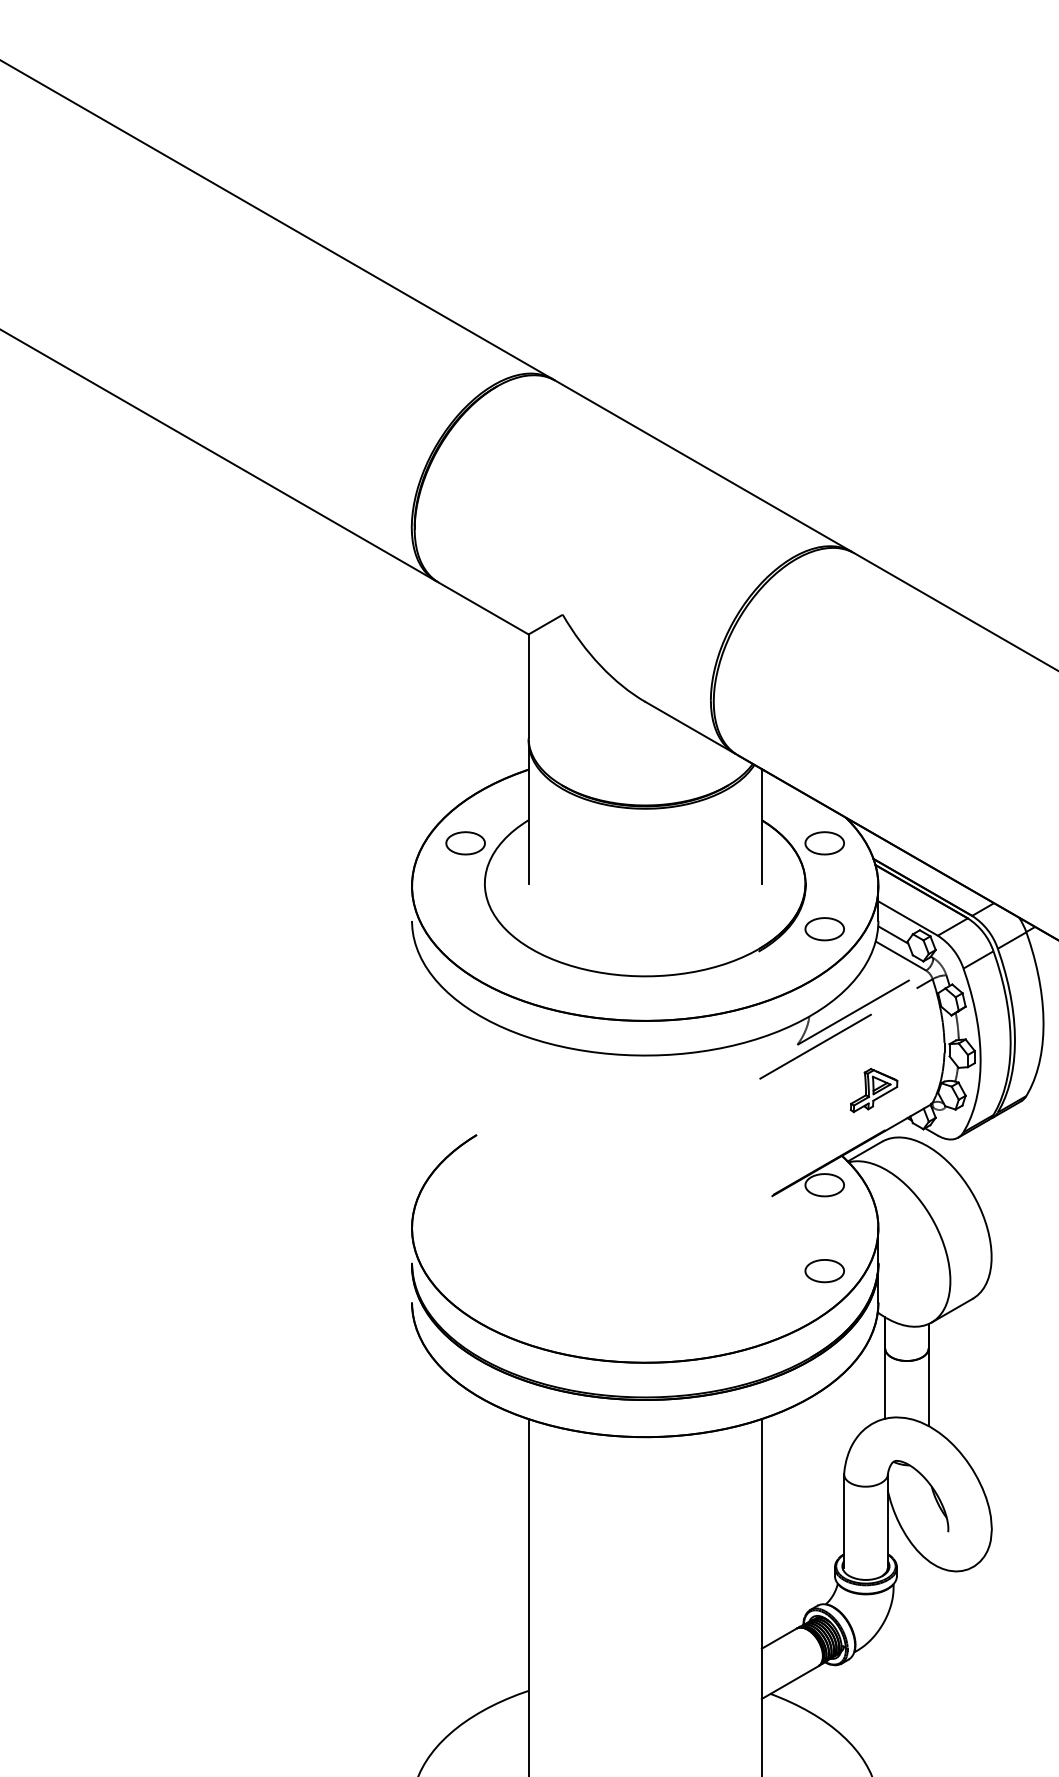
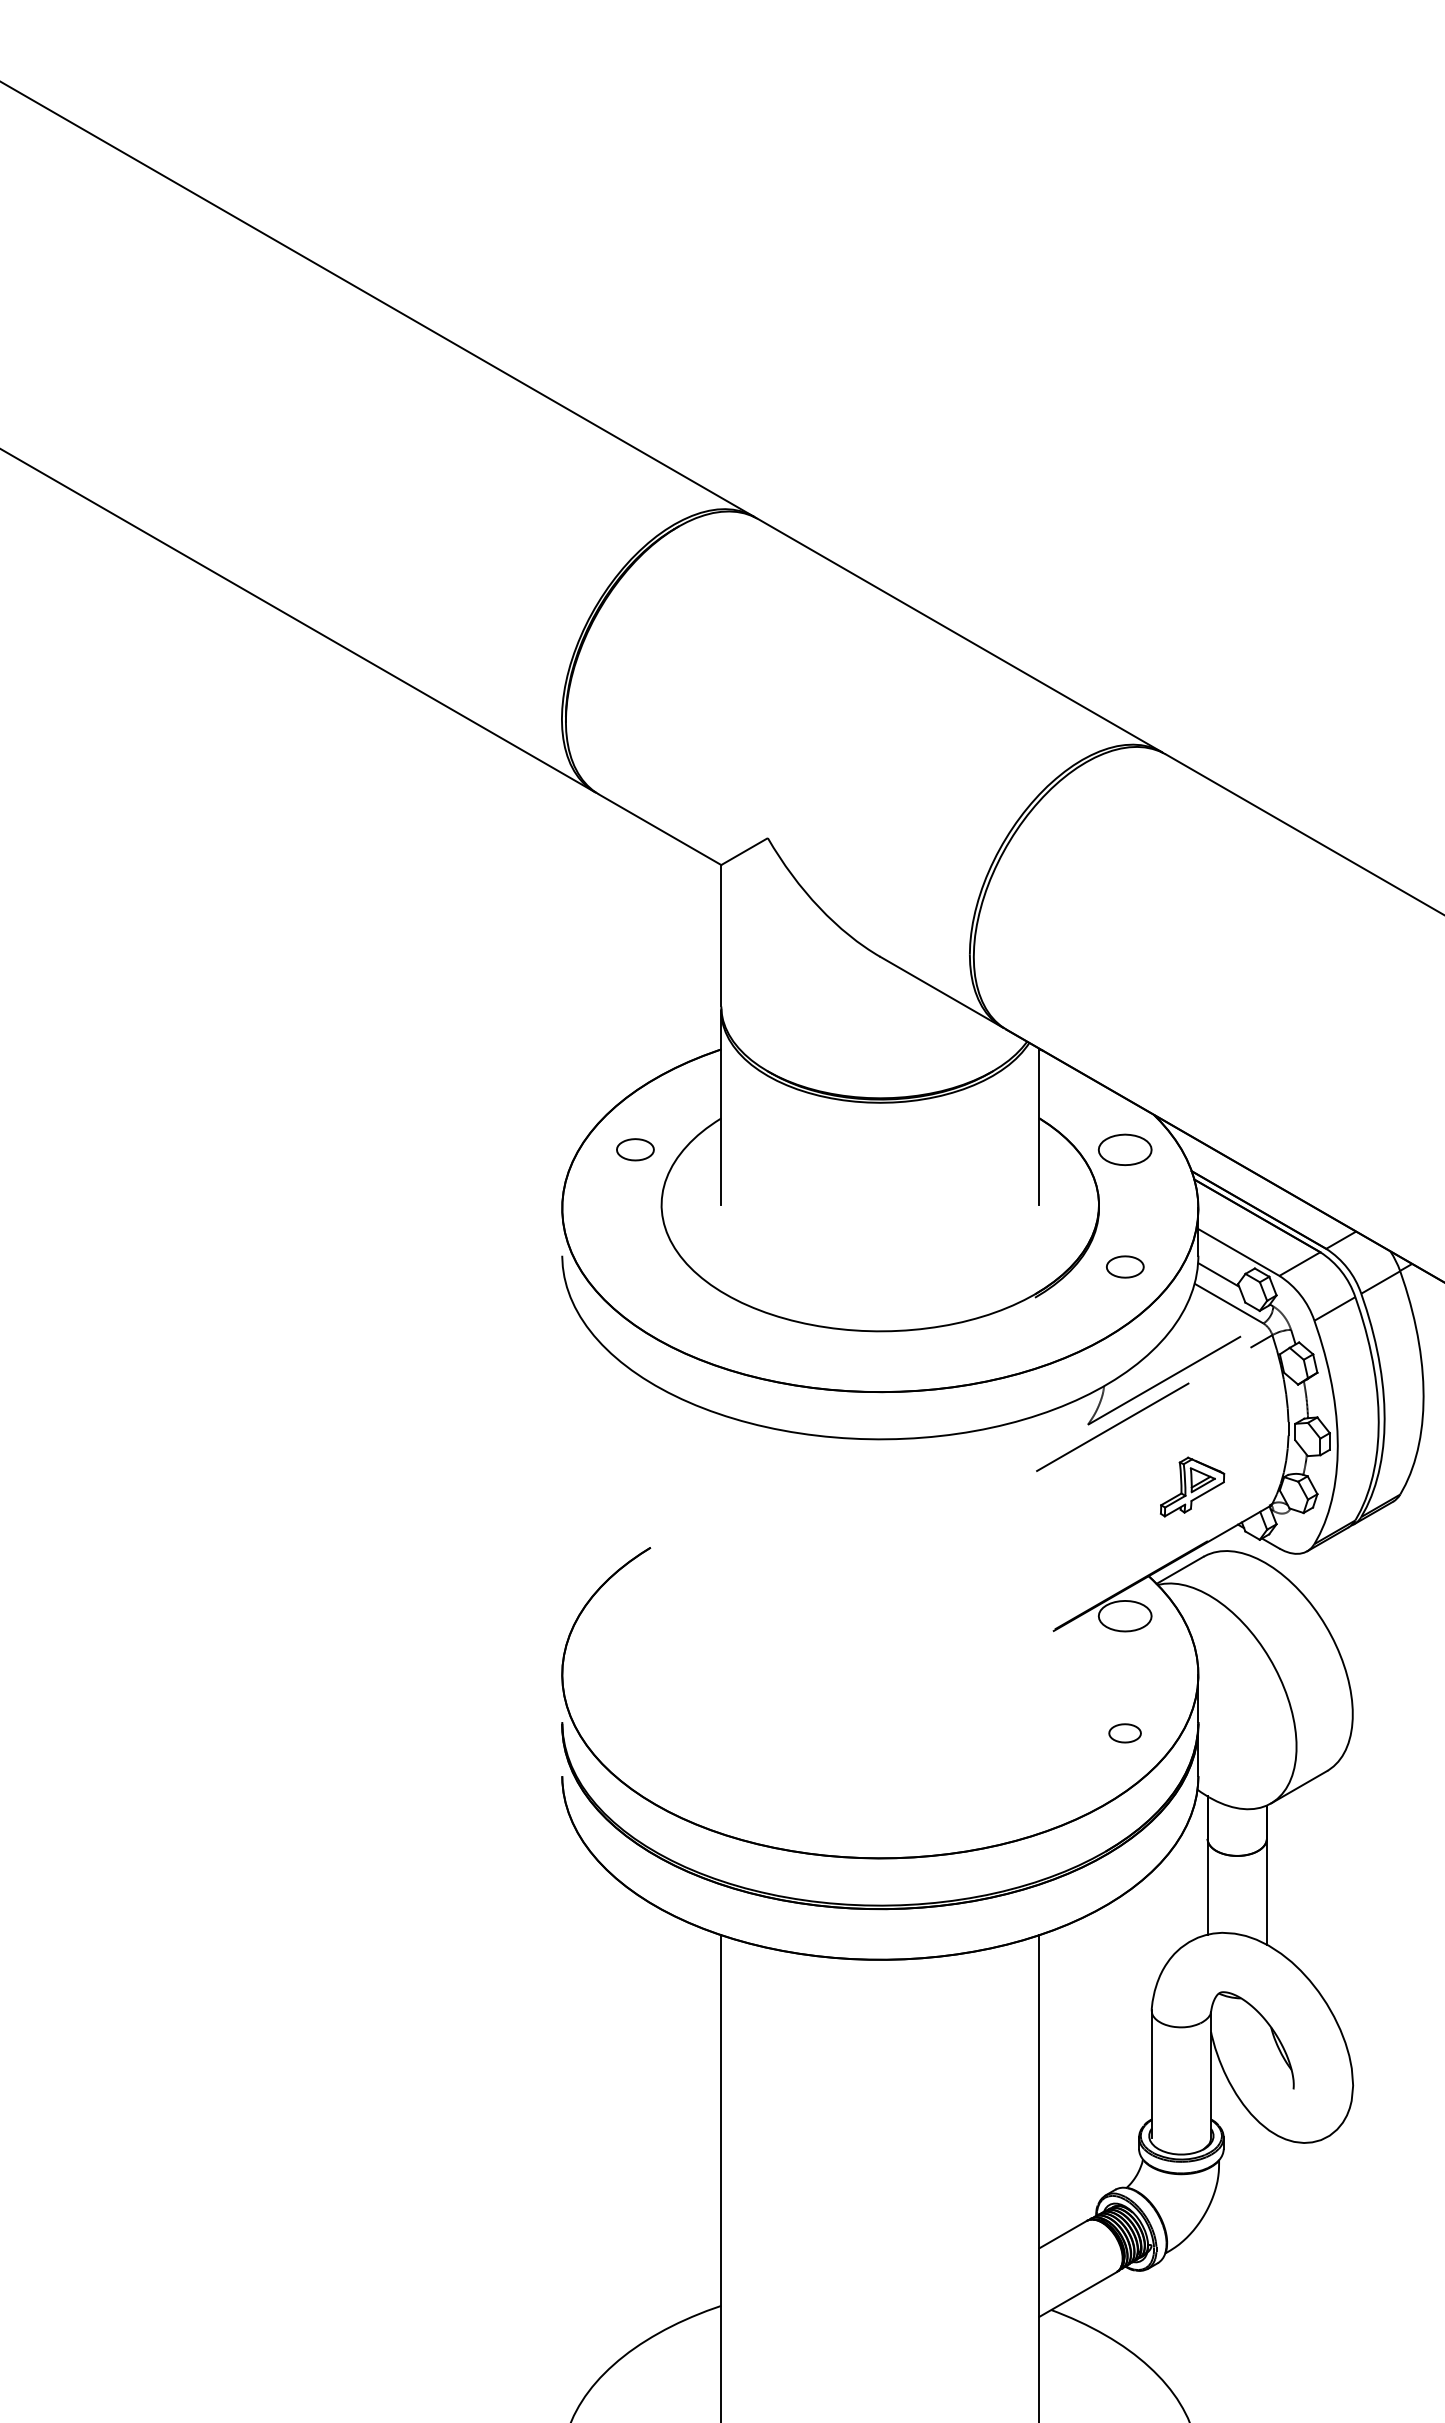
part: (465, 843) -> (635, 1149), size x0.7
part: (824, 928) -> (1125, 1266), size x0.7
part: (824, 1271) -> (1124, 1733), size x0.6

